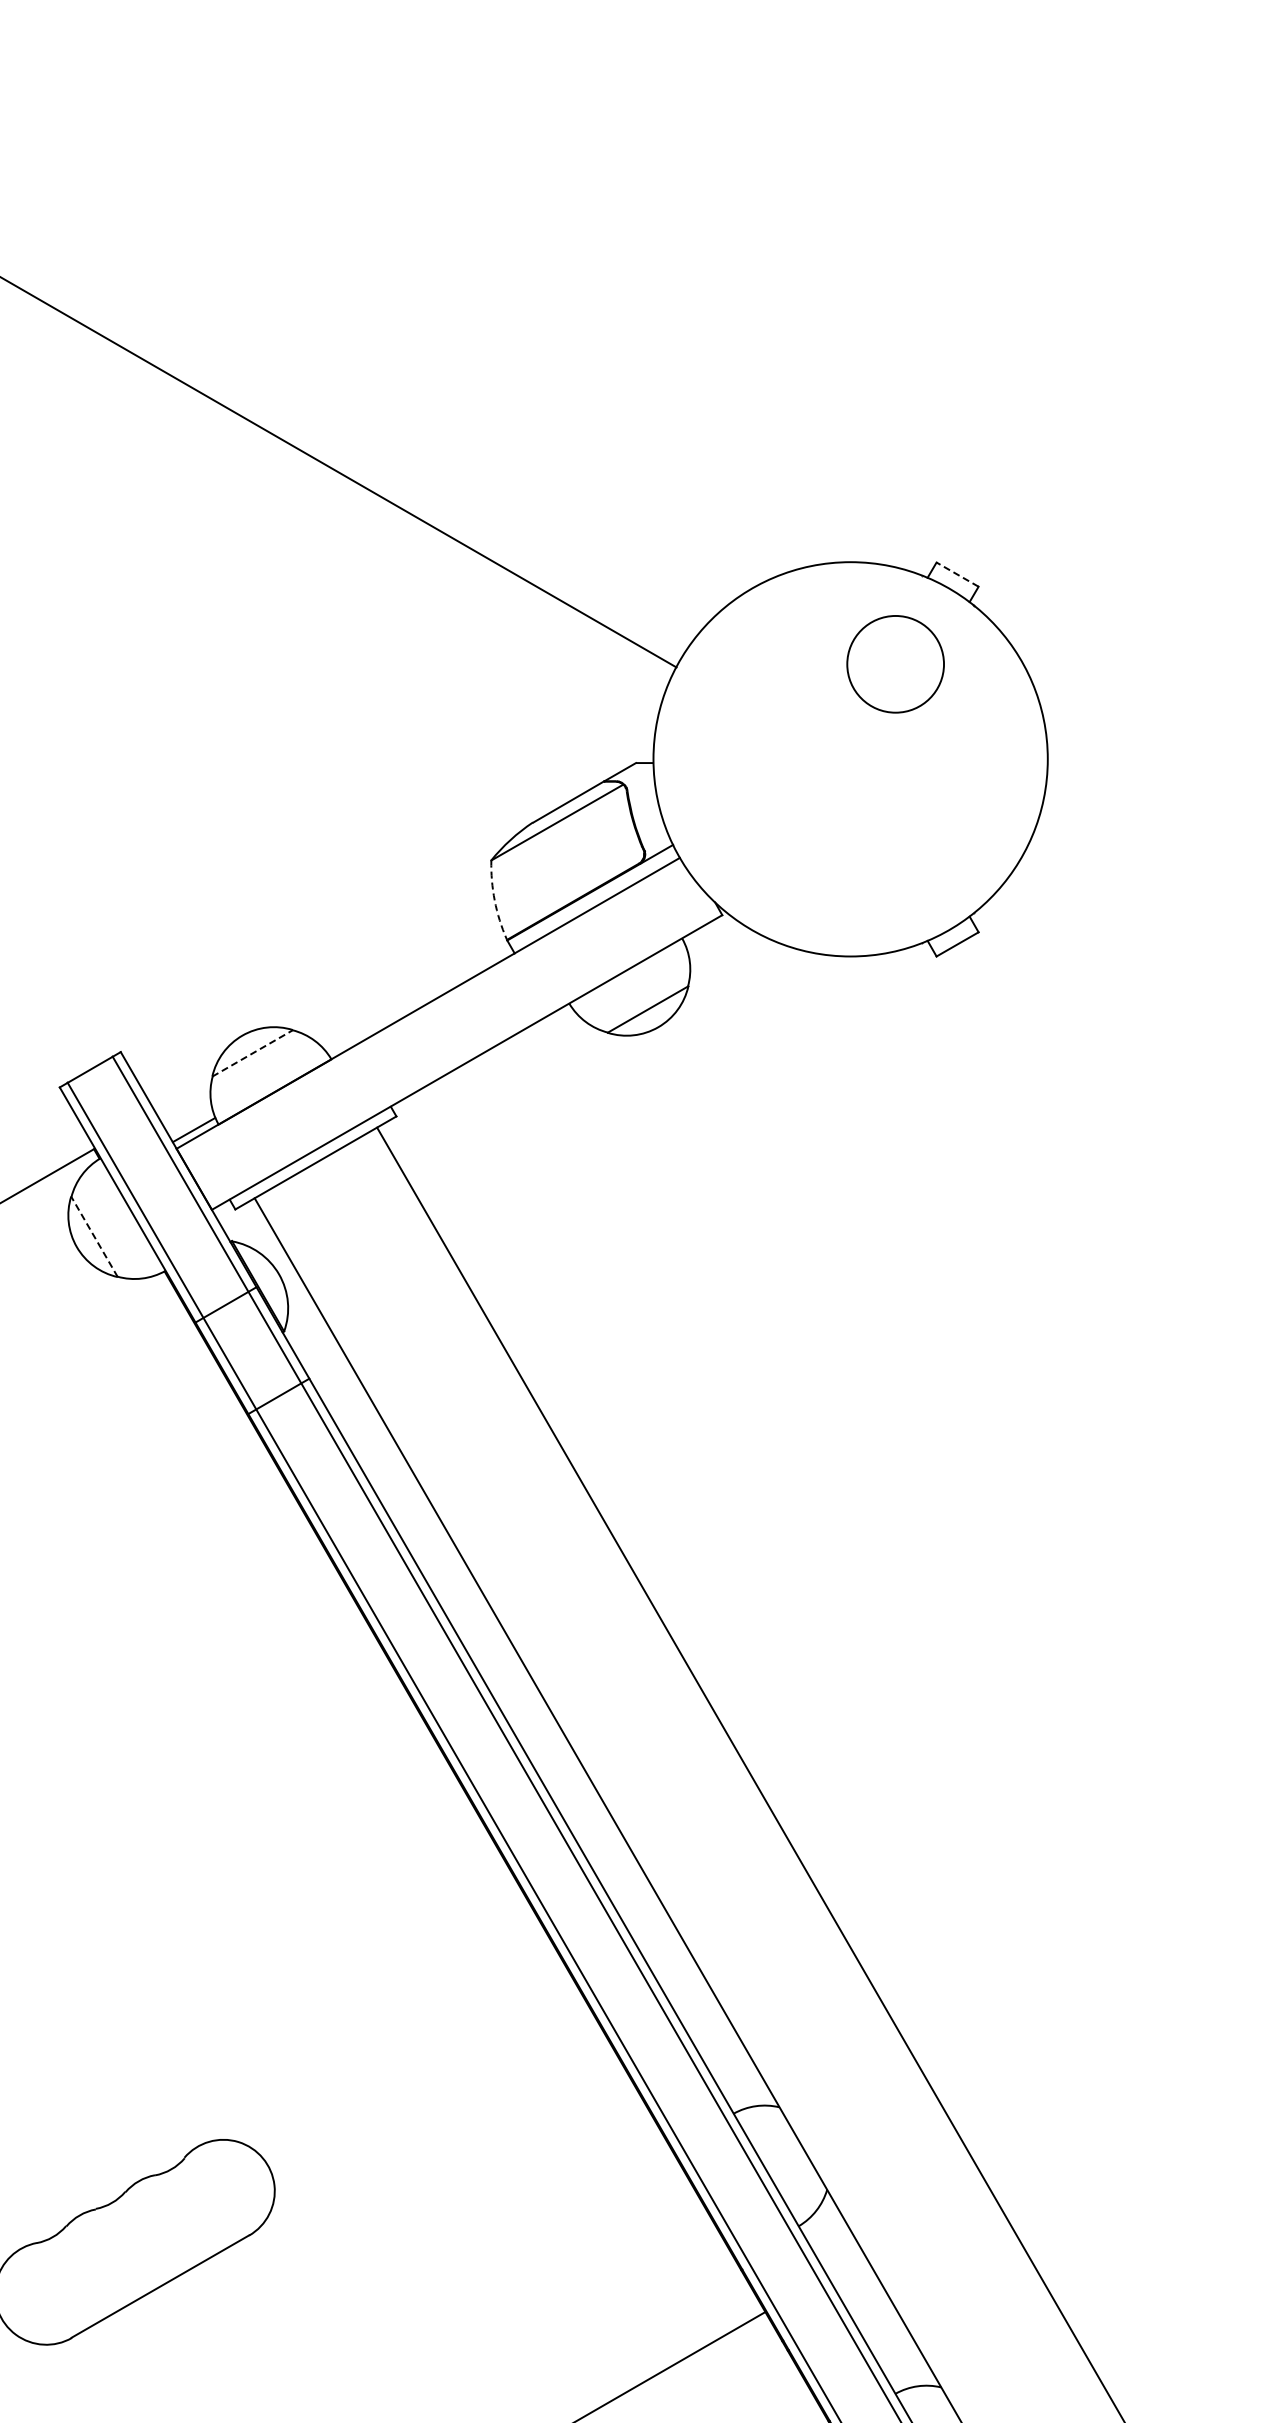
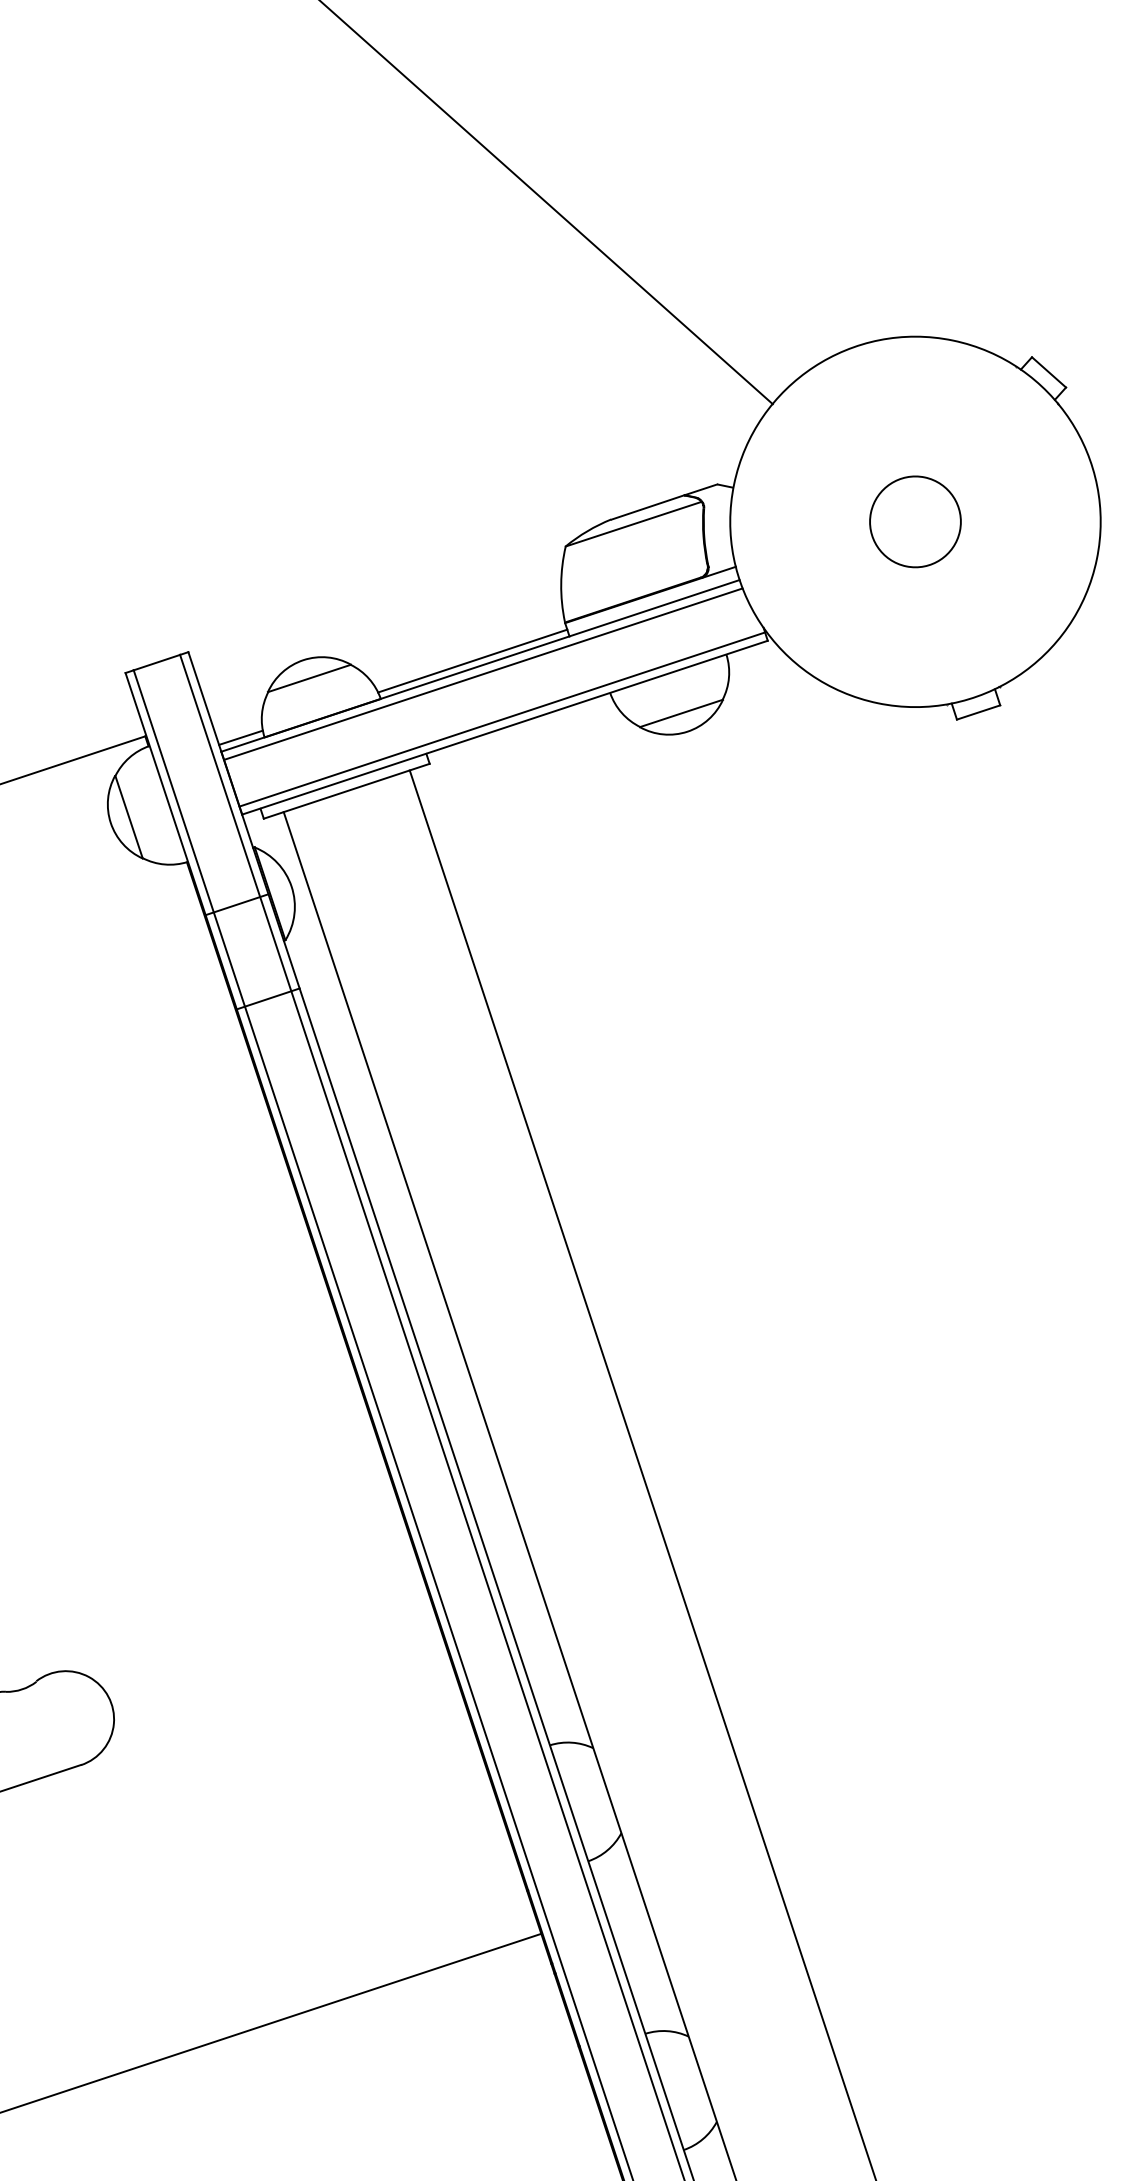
line: (957, 574) -> (1048, 372), dashed -> solid
circle: (895, 664) -> (915, 522), moved
arc: (494, 900) -> (561, 583), dashed -> solid
line: (419, 999) -> (473, 660), added
line: (432, 1011) -> (482, 674), added
line: (252, 1053) -> (309, 678), dashed -> solid
line: (462, 1054) -> (502, 719), added
line: (94, 1236) -> (129, 816), dashed -> solid

